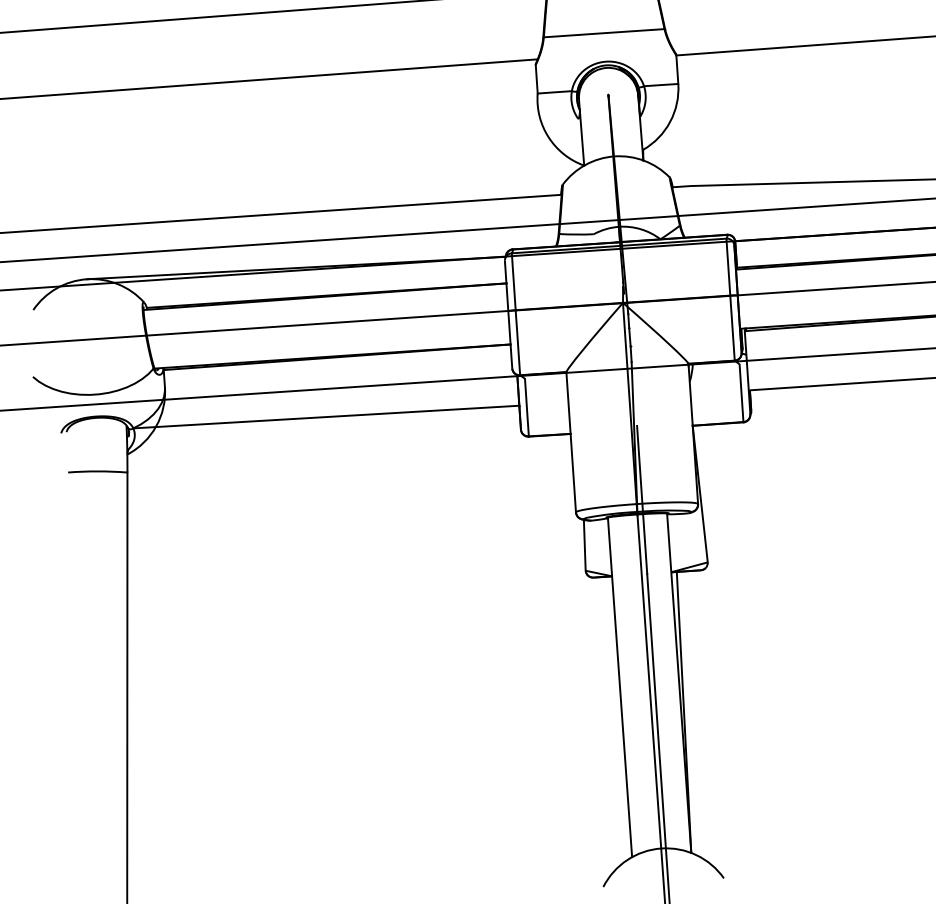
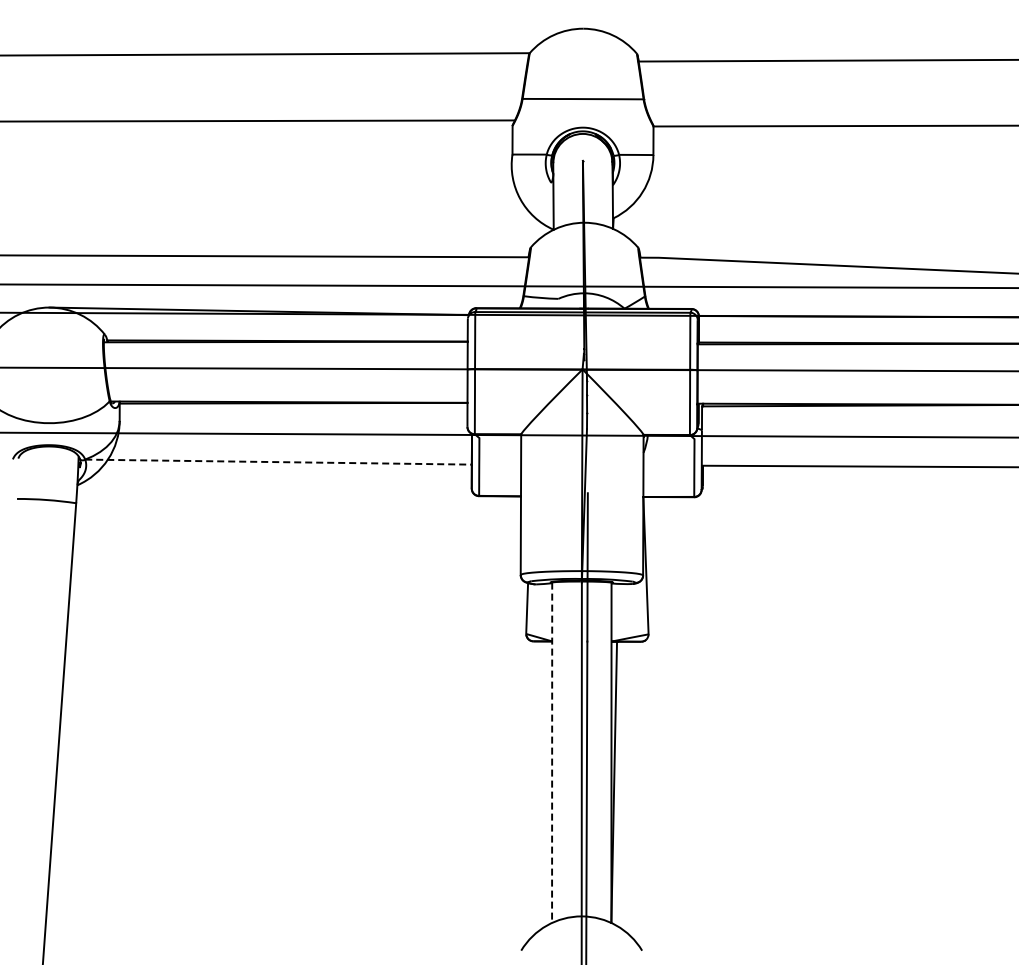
line: (327, 417) -> (279, 462), solid -> dashed
line: (620, 688) -> (552, 753), solid -> dashed

